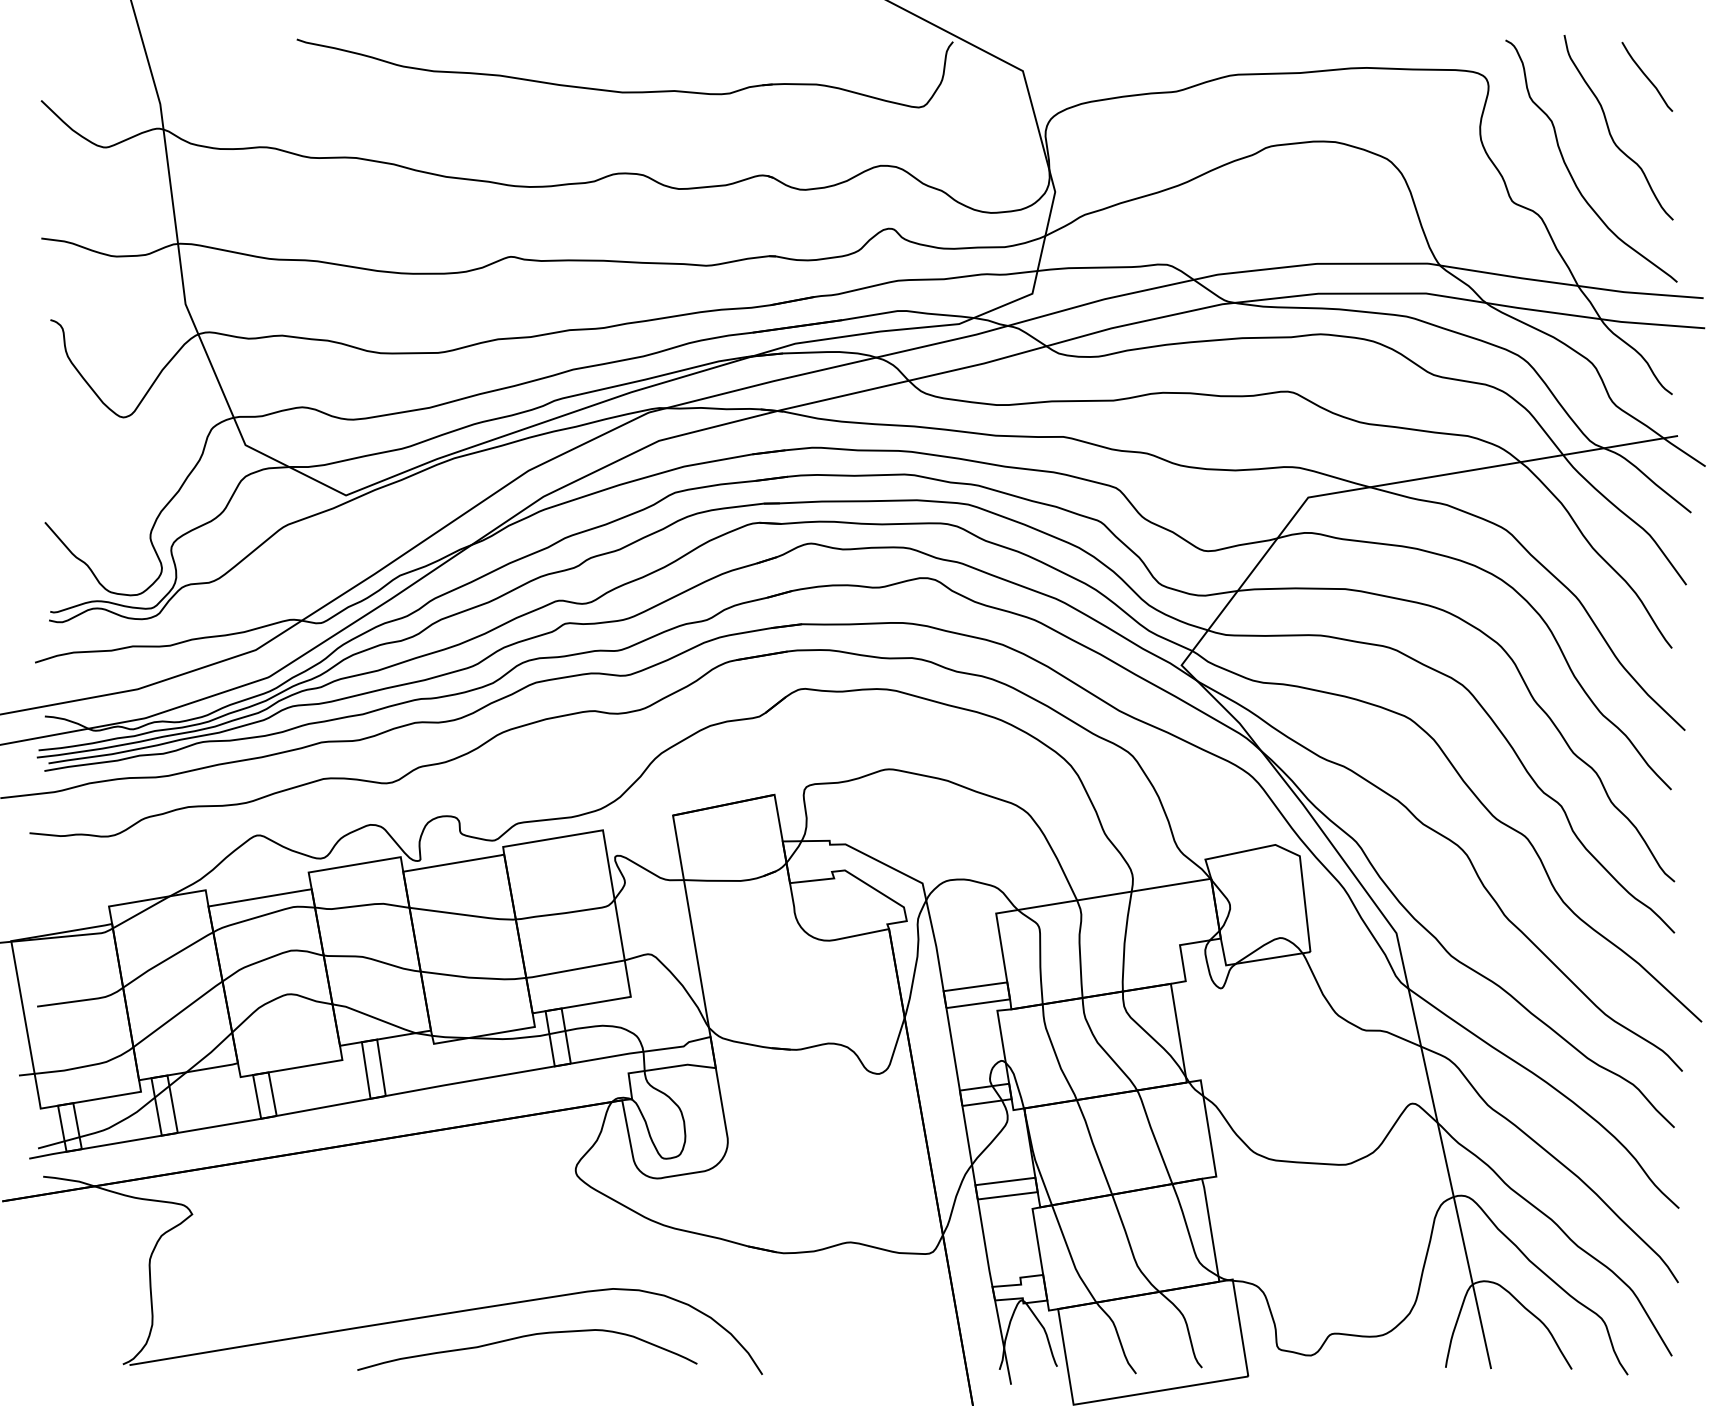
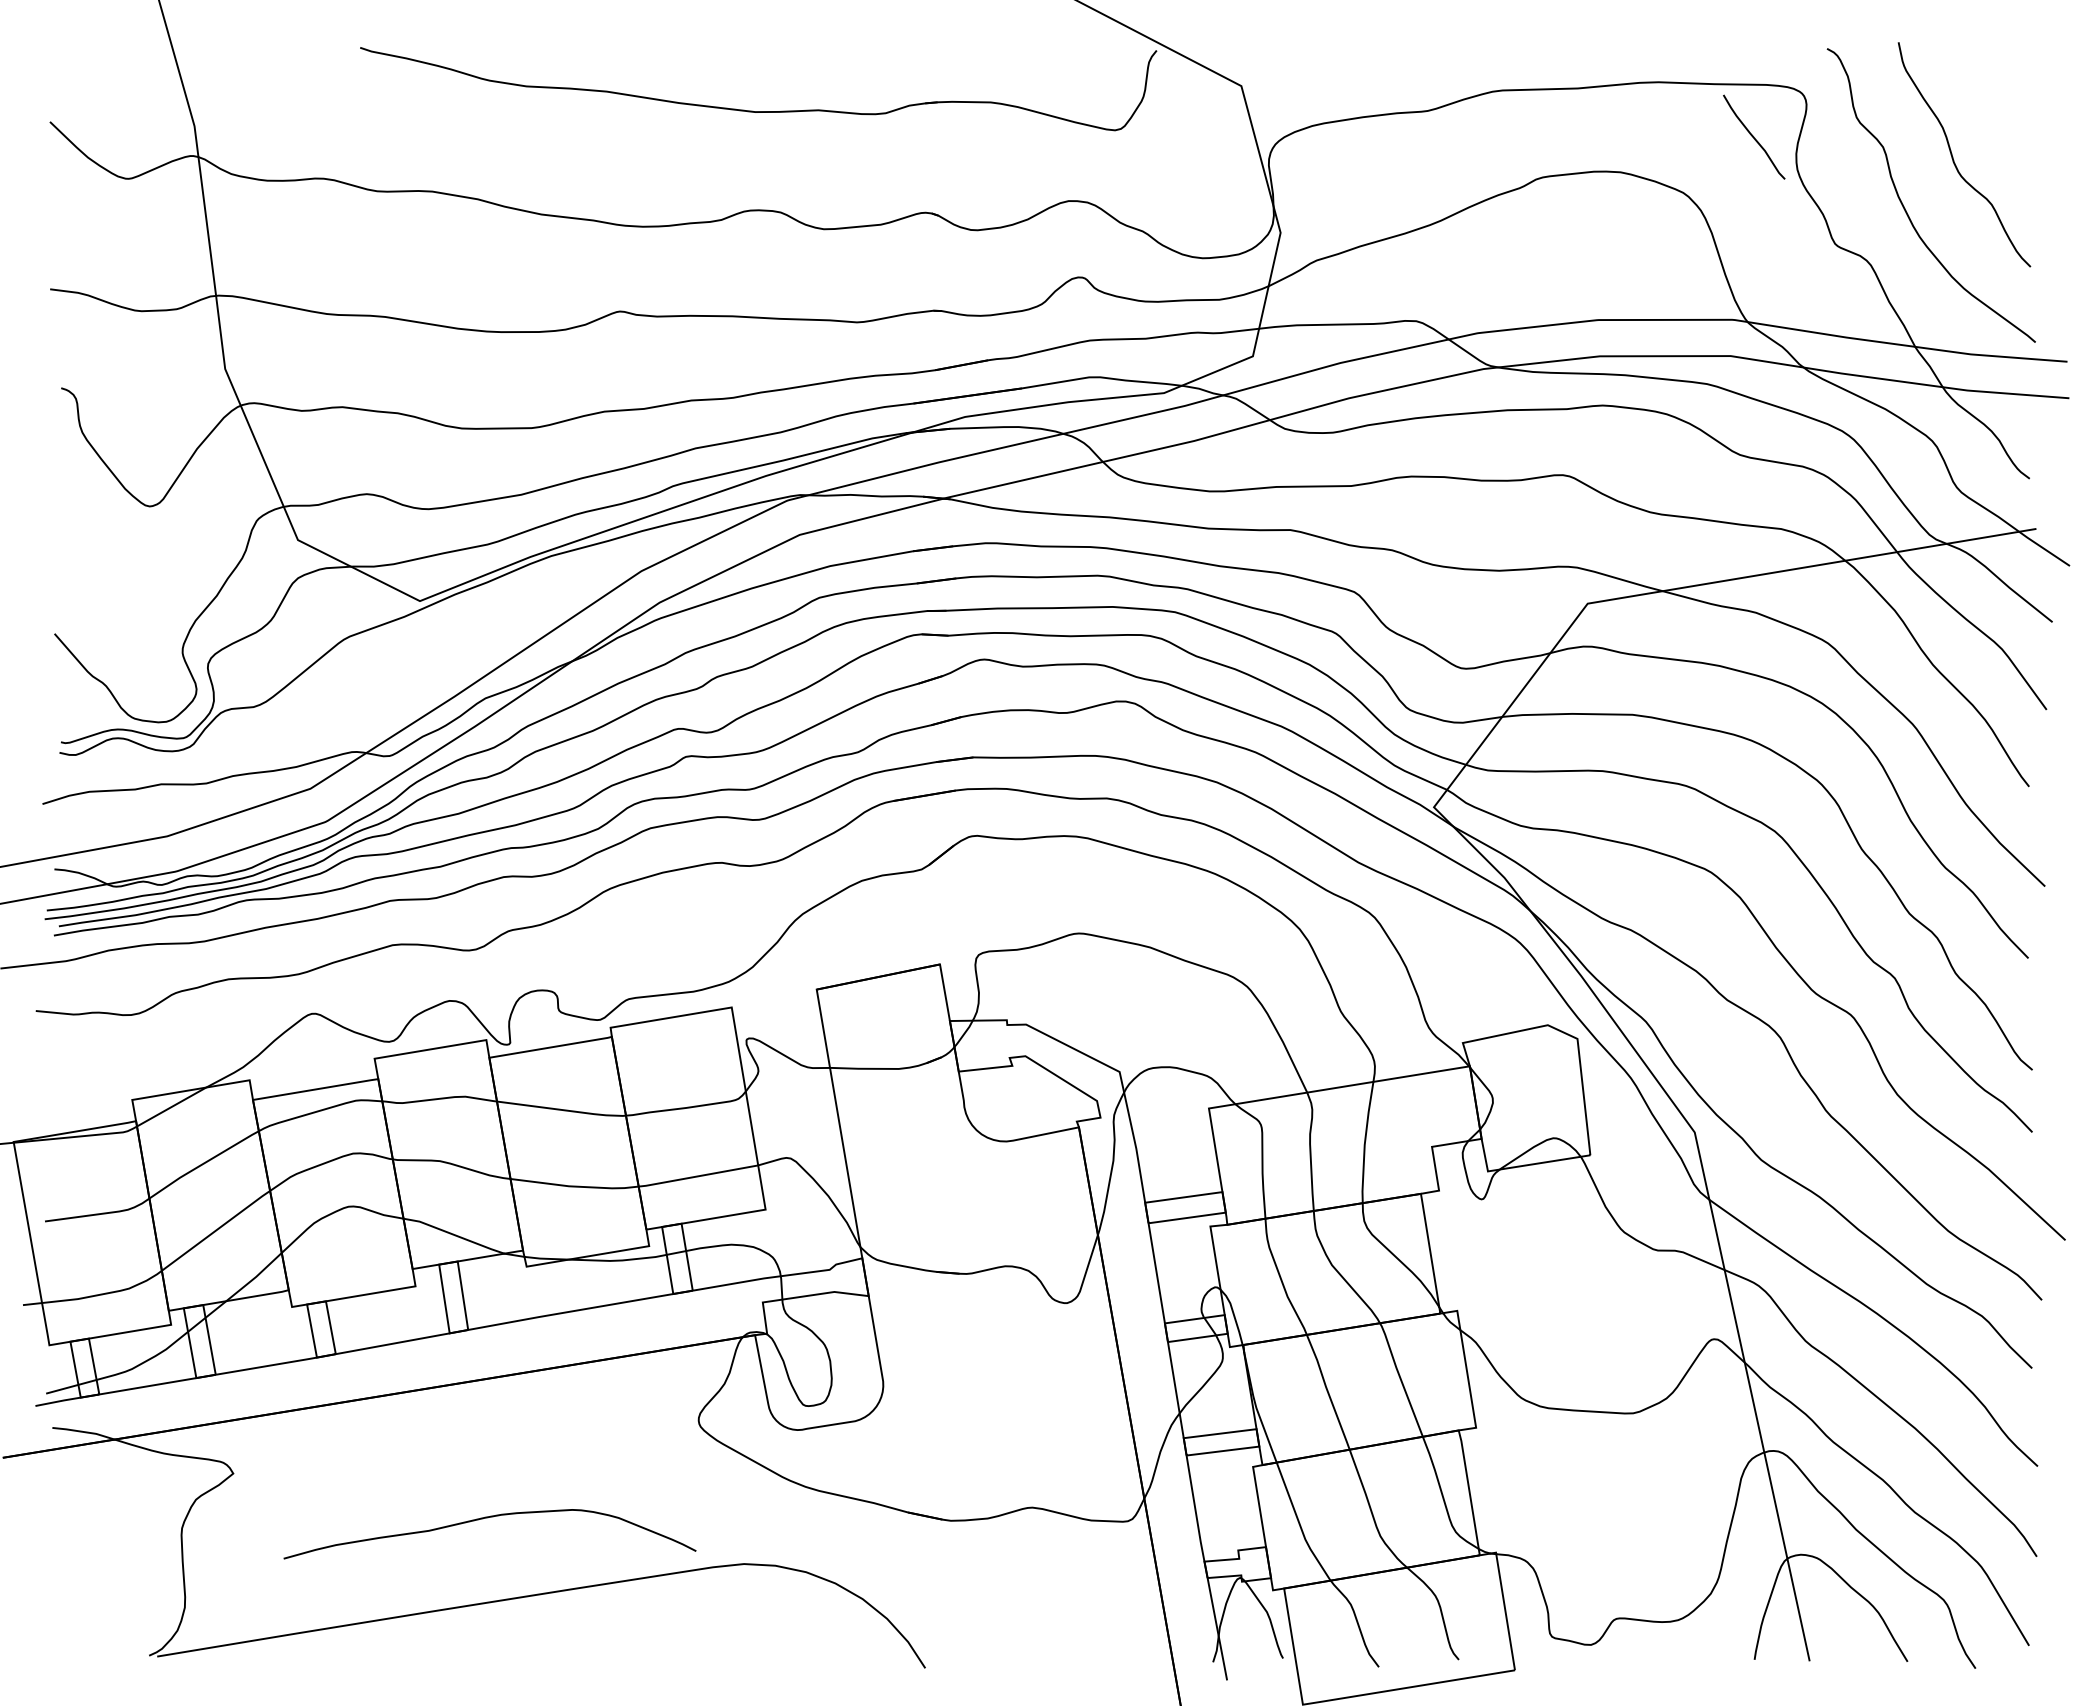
curve: (1647, 76) -> (1754, 136), moved
curve: (526, 1337) -> (488, 1518), moved

